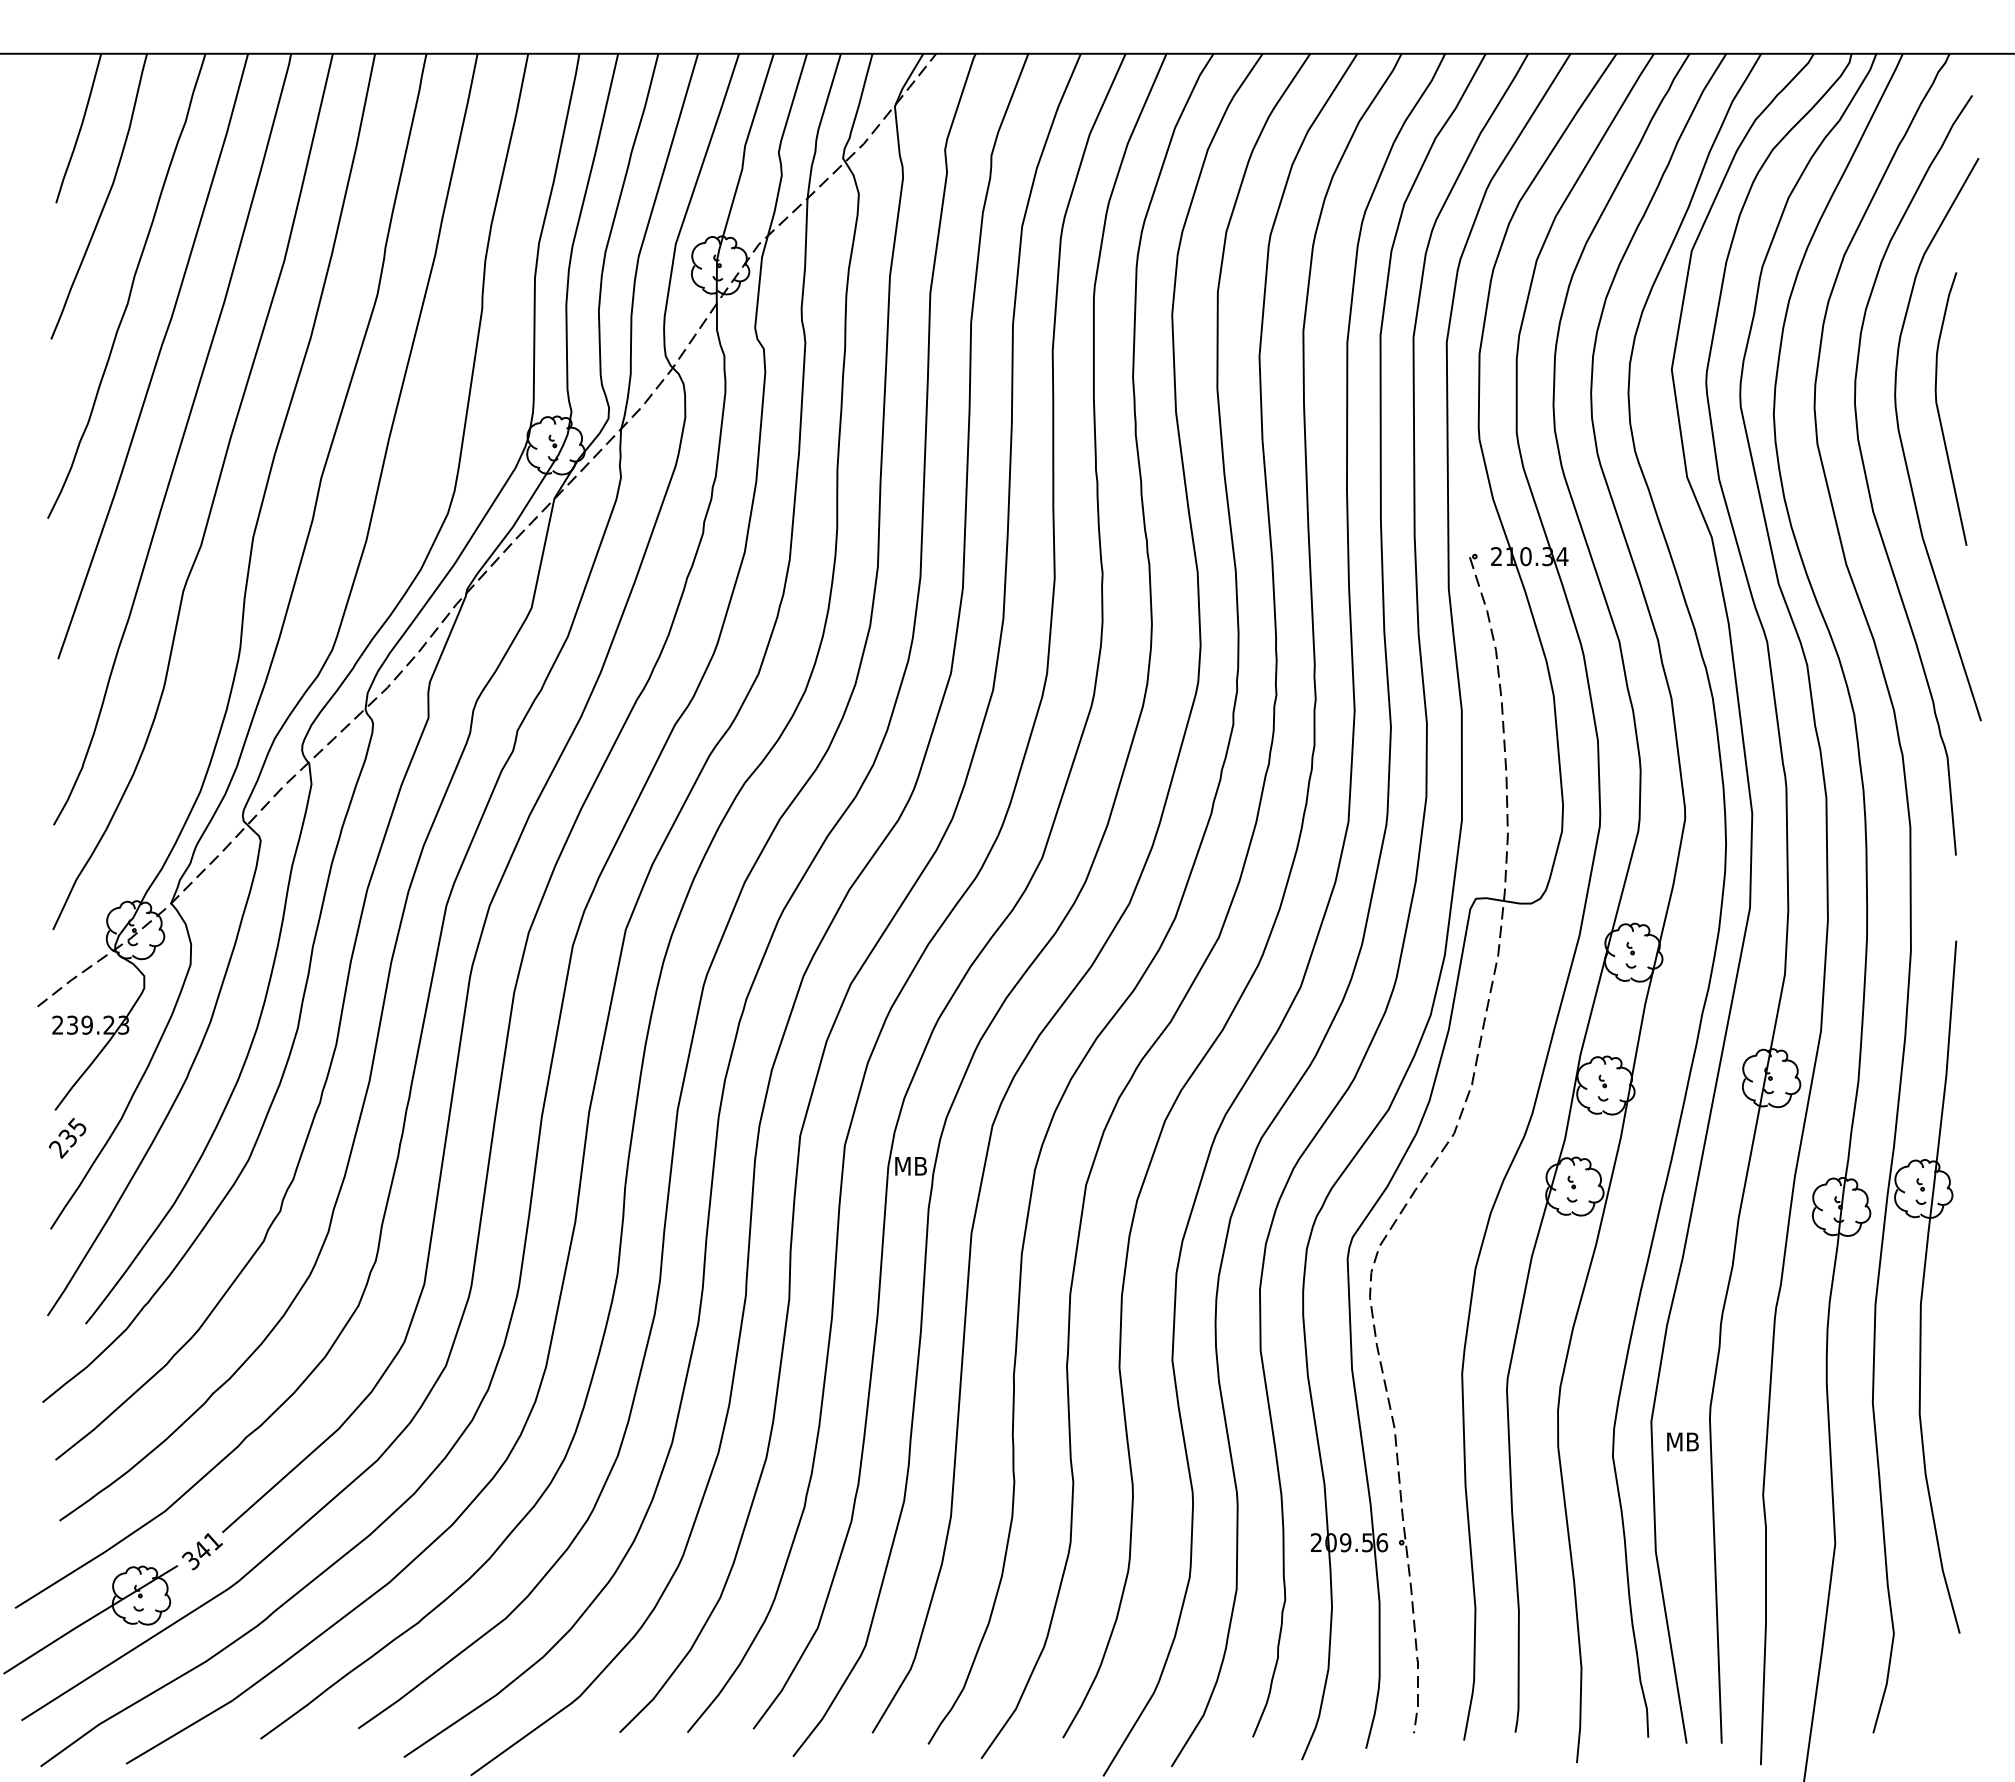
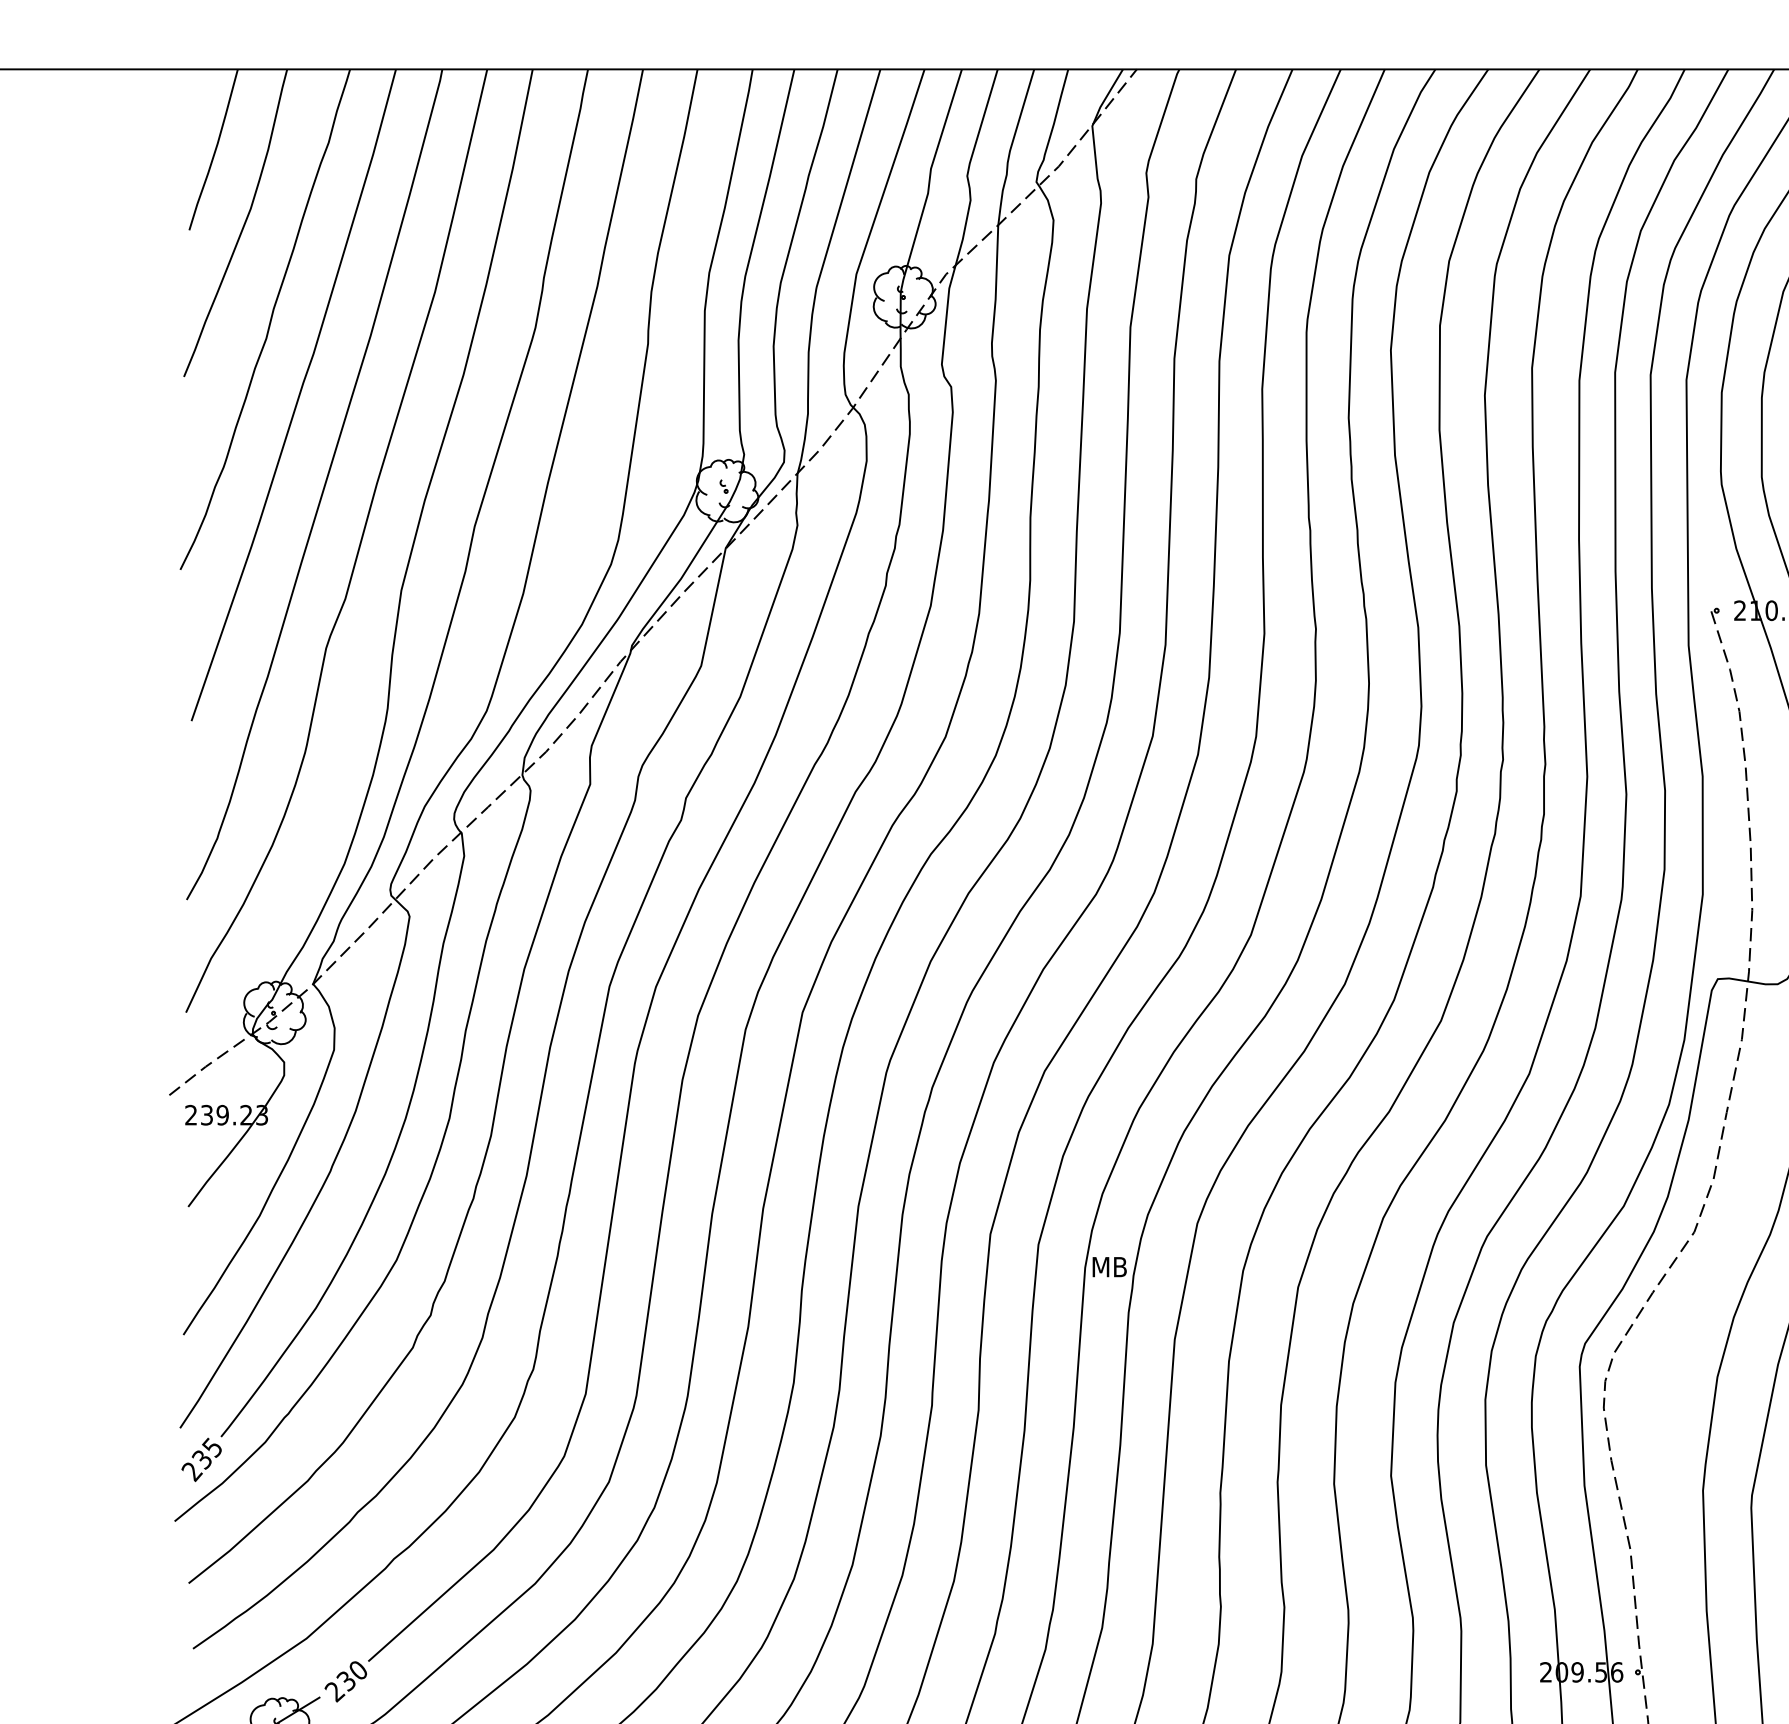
text: (67, 1137) -> (201, 1458), moved
text: (201, 1551) -> (345, 1681), 341 -> 230

